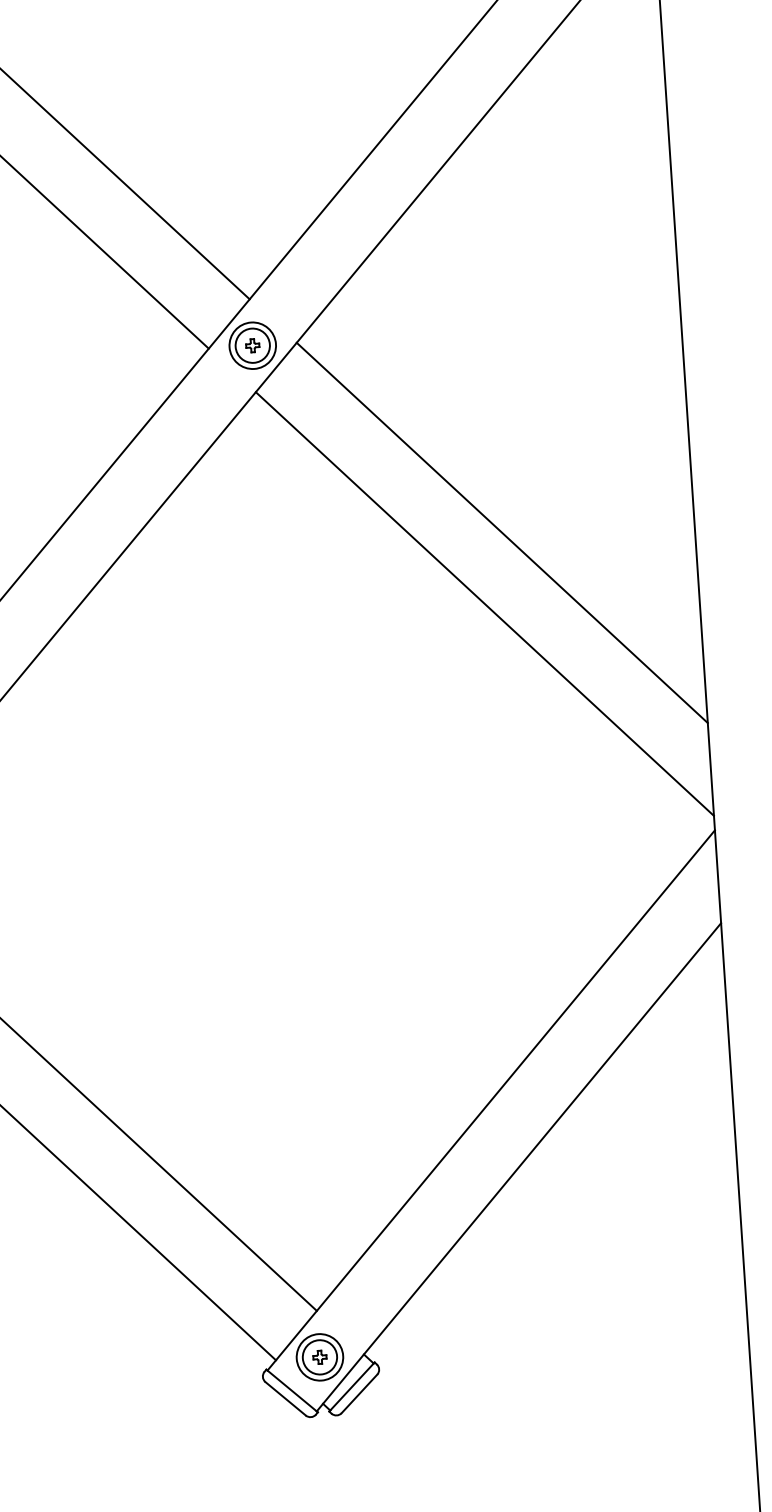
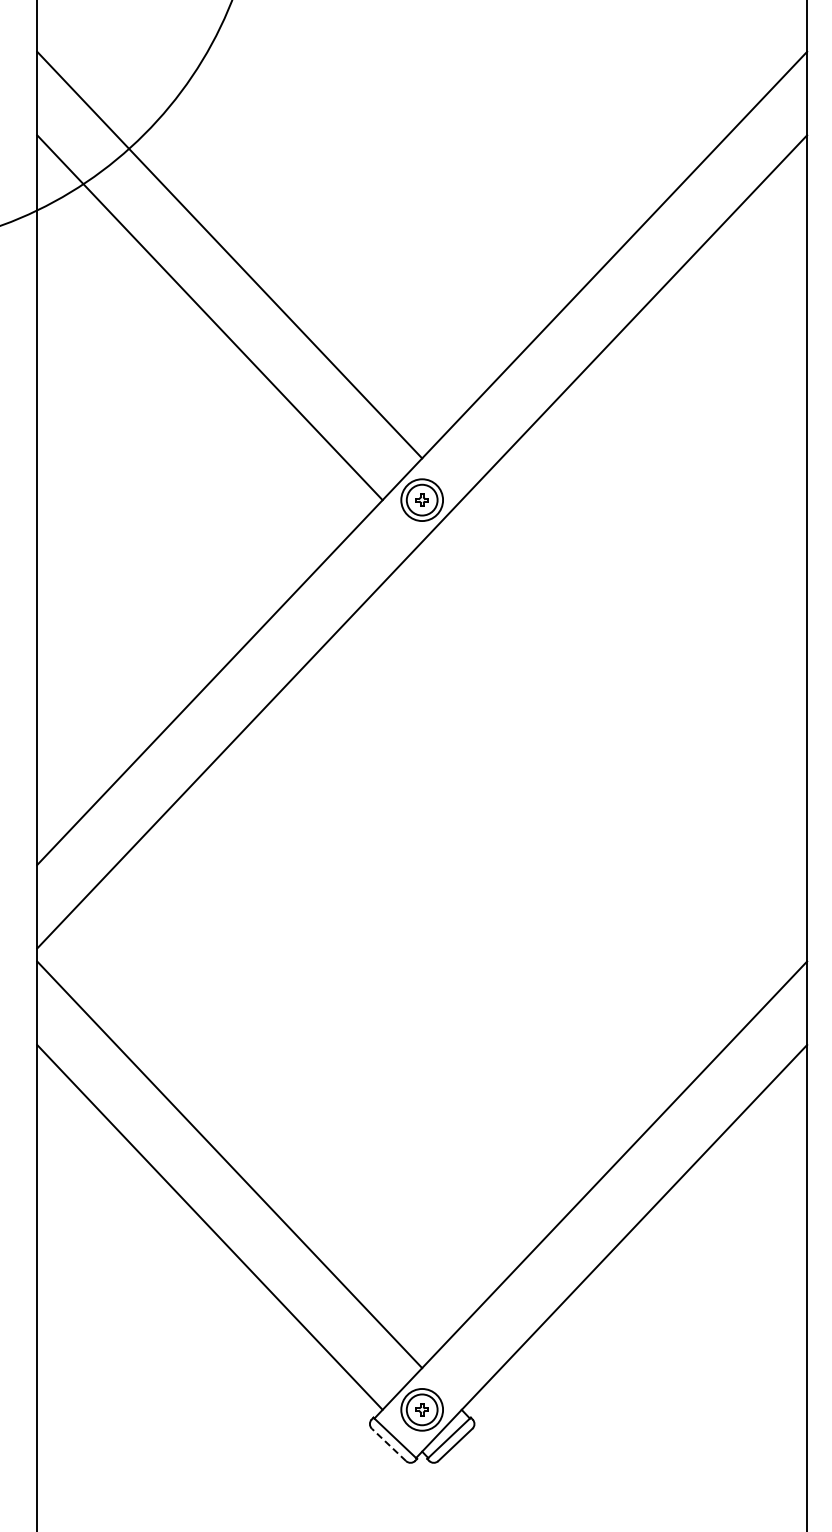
line: (502, 532) -> (634, 682), removed
line: (484, 603) -> (614, 744), removed
line: (285, 1398) -> (388, 1444), solid -> dashed

